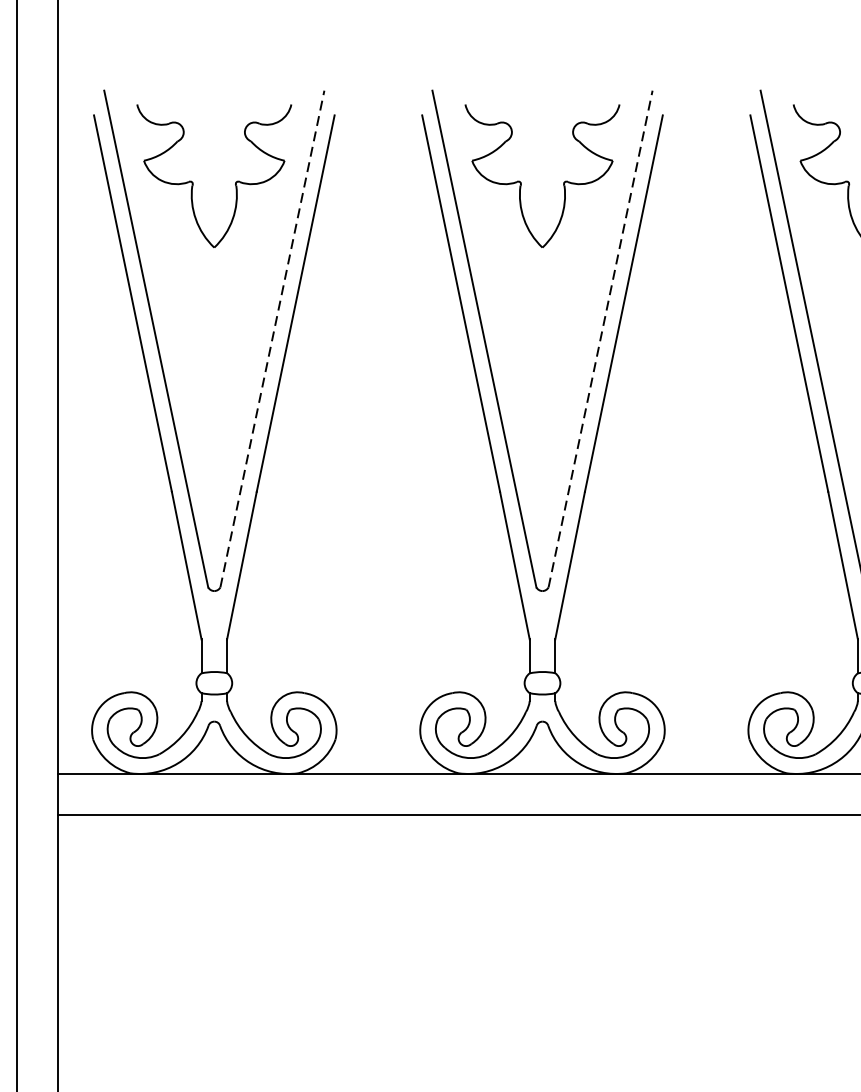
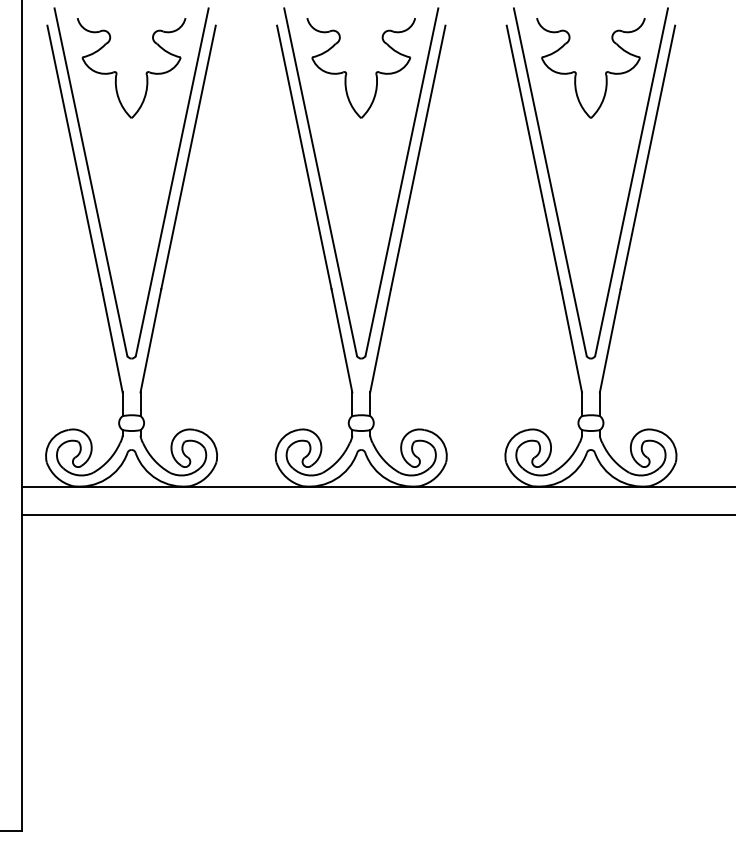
line: (272, 339) -> (172, 182), dashed -> solid
line: (599, 339) -> (401, 182), dashed -> solid

